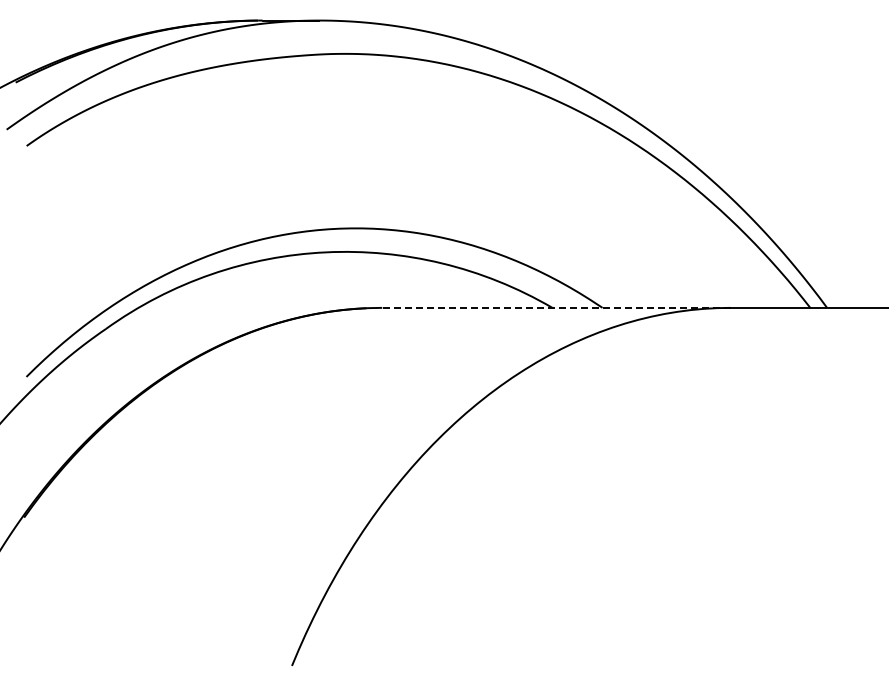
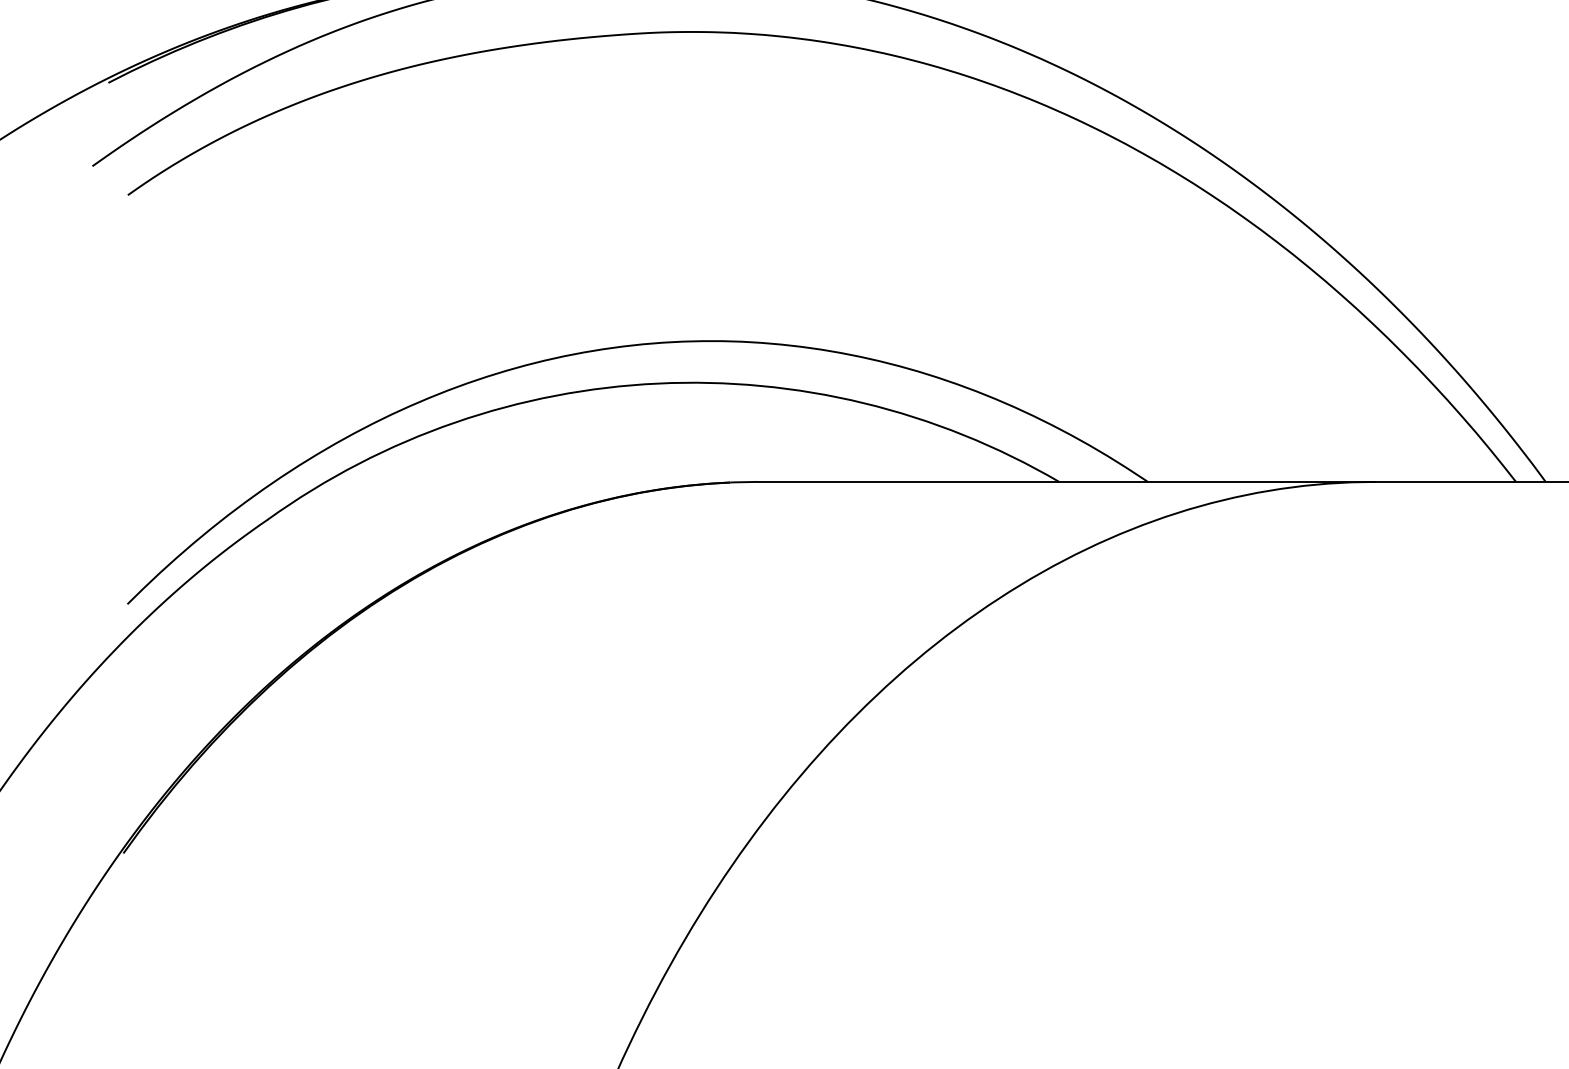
line: (555, 307) -> (1064, 481), dashed -> solid

